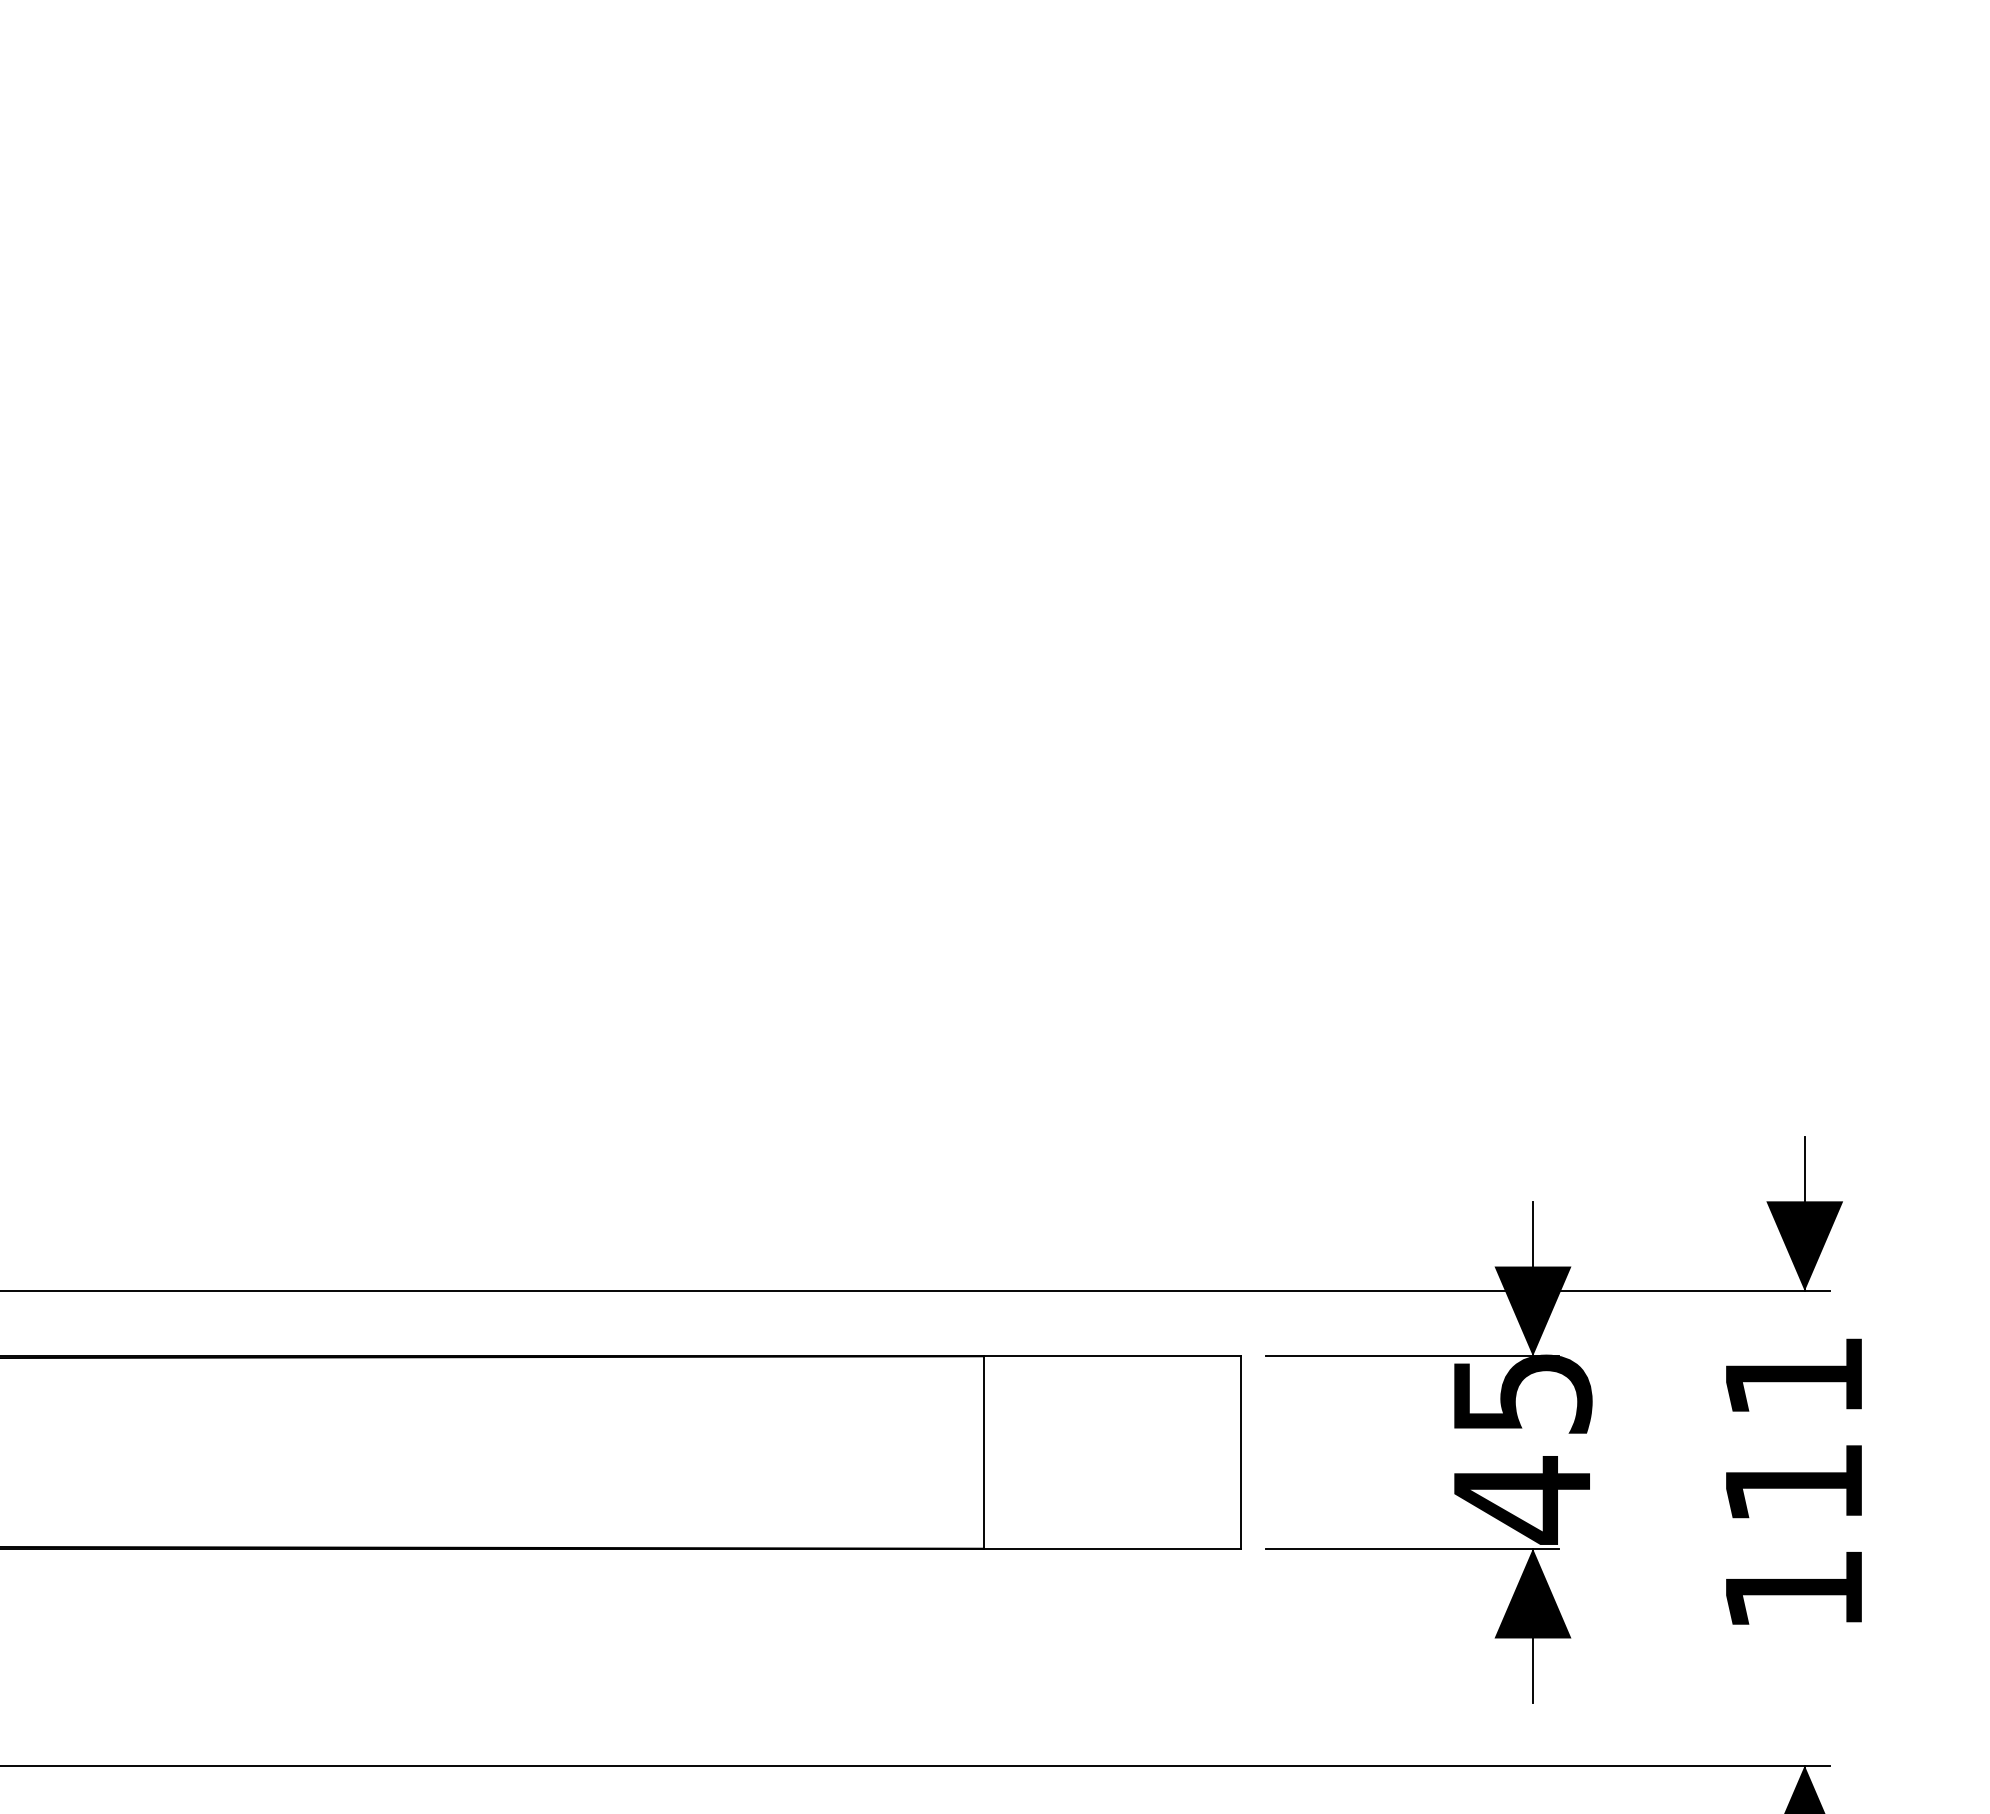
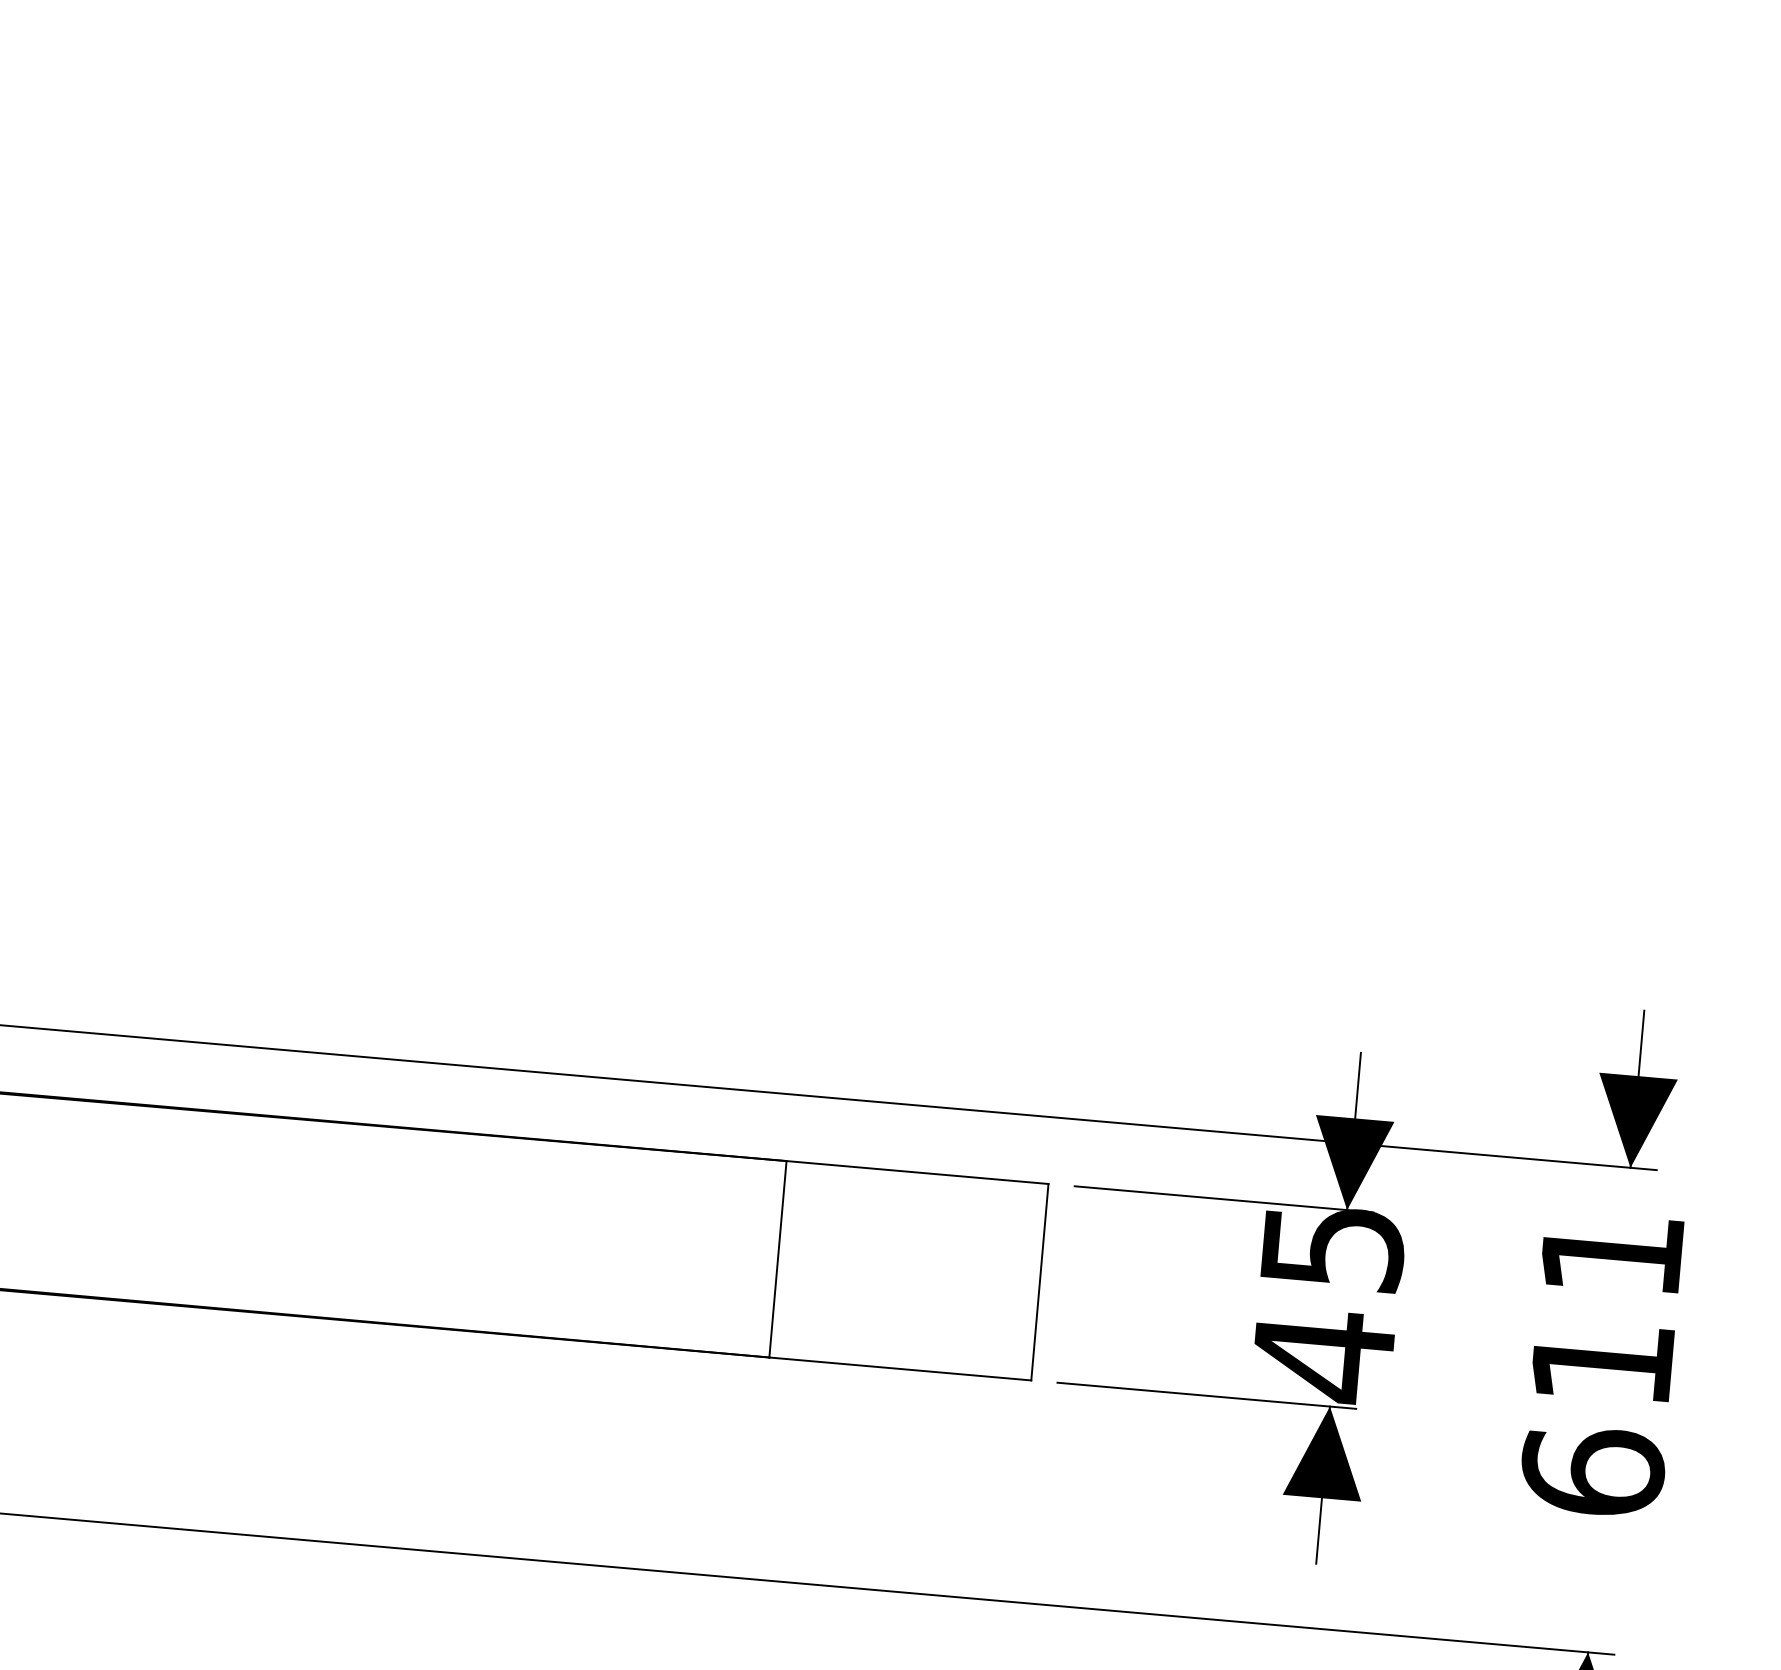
text: (1793, 1589) -> (1592, 1471), 111 -> 611

